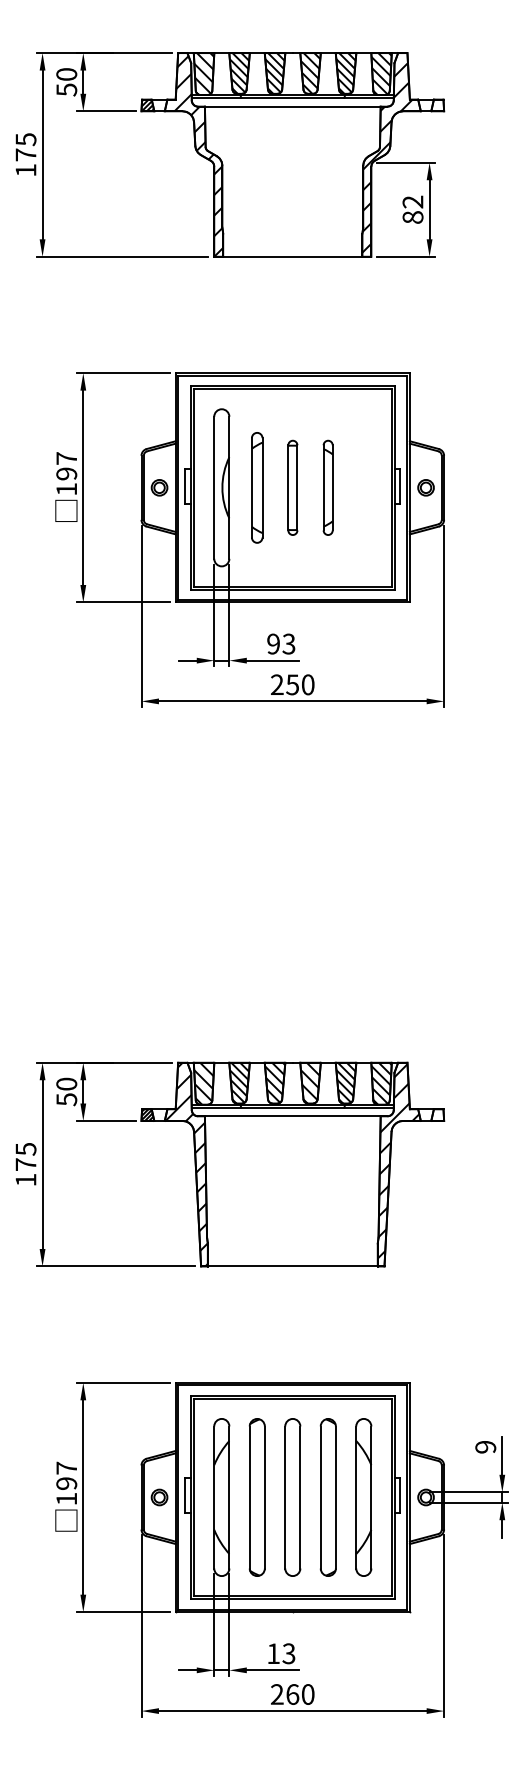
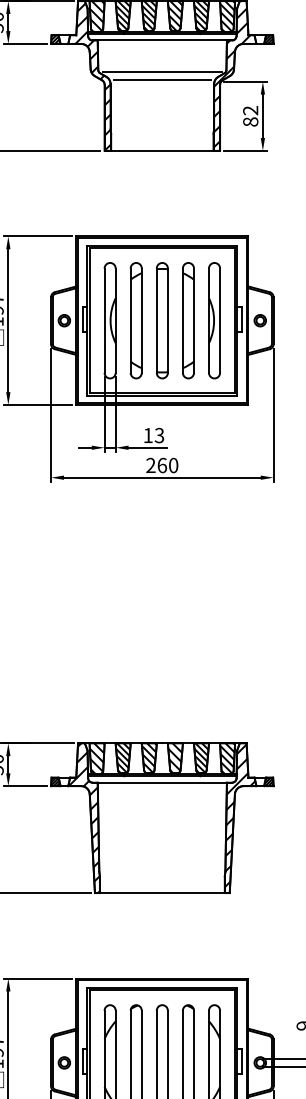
hatch: (437, 105) -> (268, 39), added
line: (292, 149) -> (162, 72), added
line: (292, 160) -> (162, 80), added
part: (256, 487) -> (135, 320), size x1.43
part: (292, 487) -> (162, 320), size x1.67
part: (327, 487) -> (187, 320), size x1.67
part: (363, 487) -> (214, 320), added
text: (273, 643) -> (148, 435), 93 -> 13
text: (292, 684) -> (162, 465), 250 -> 260
hatch: (437, 1114) -> (268, 781), added

